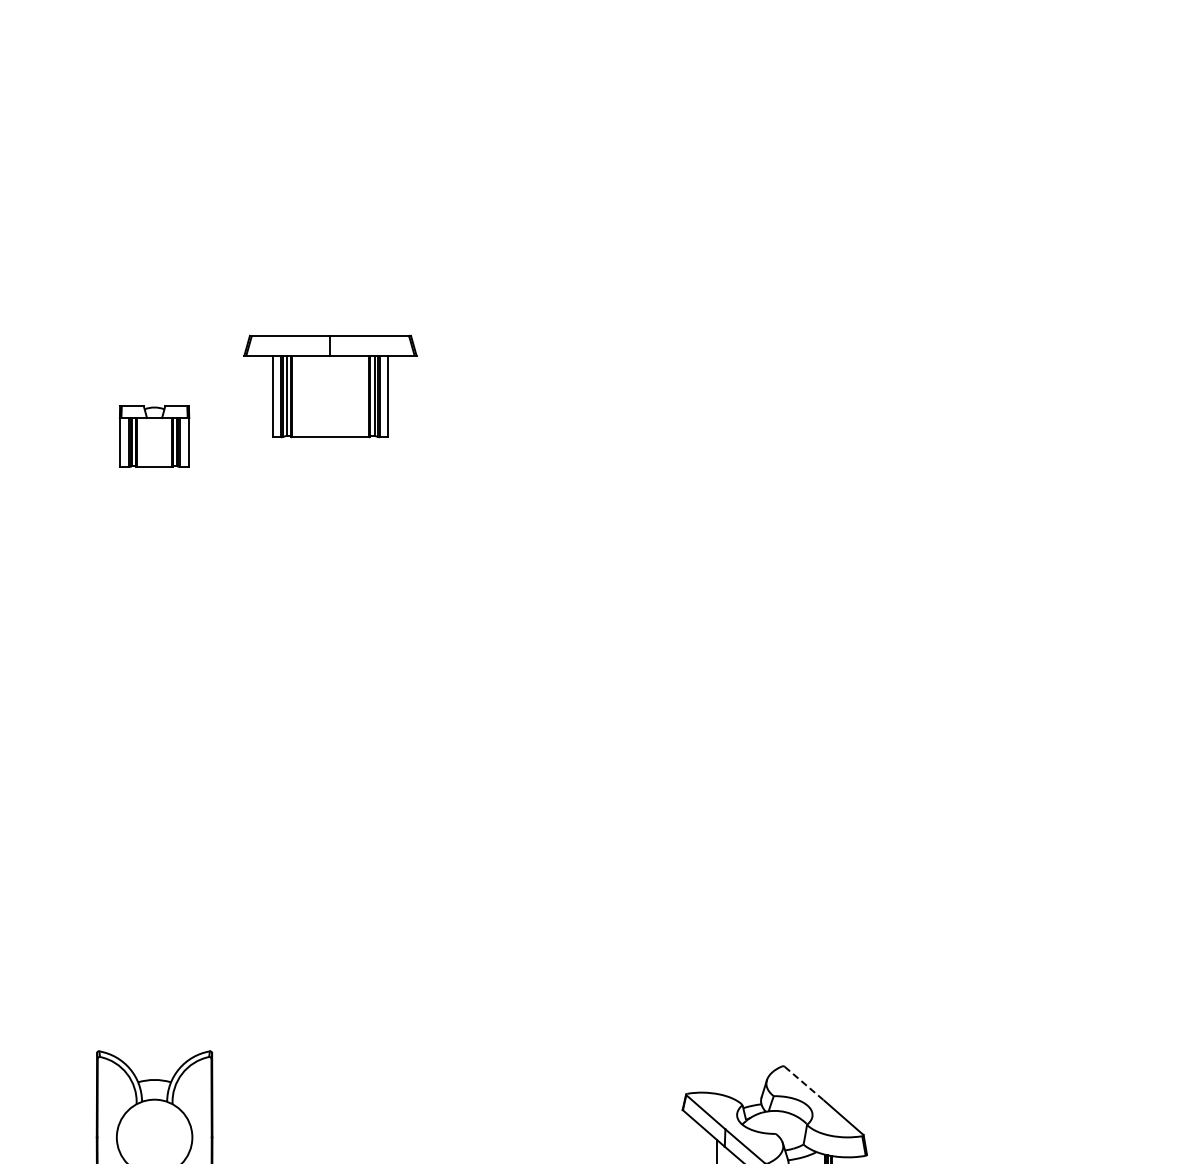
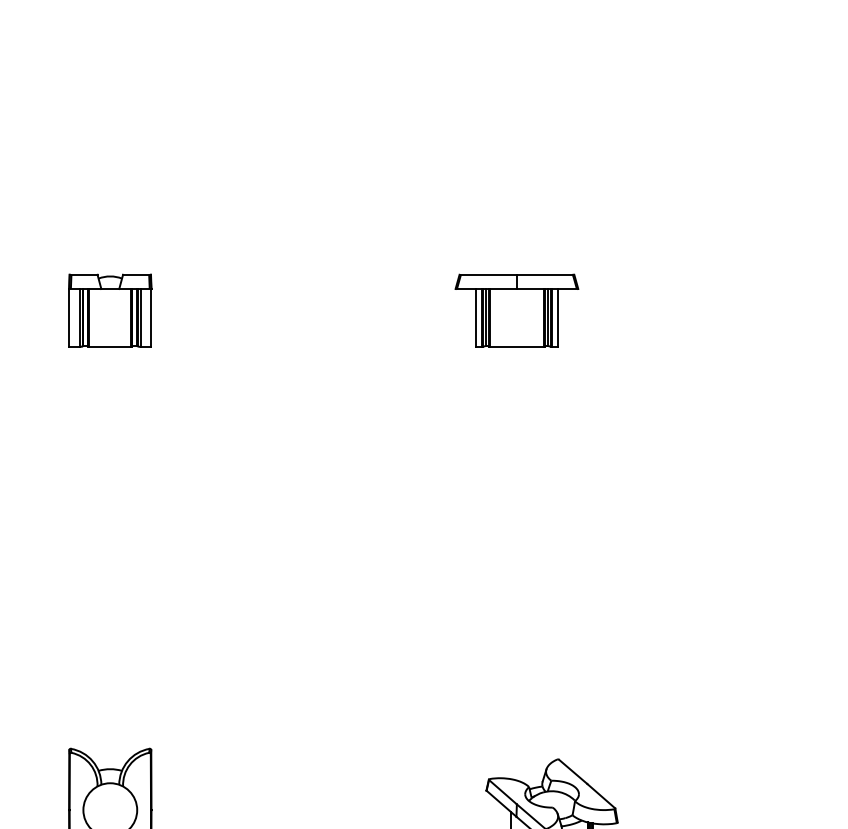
part: (330, 386) -> (516, 310), moved
part: (154, 436) -> (110, 310), size x1.67
line: (804, 1084) -> (573, 772), dashed -> solid

